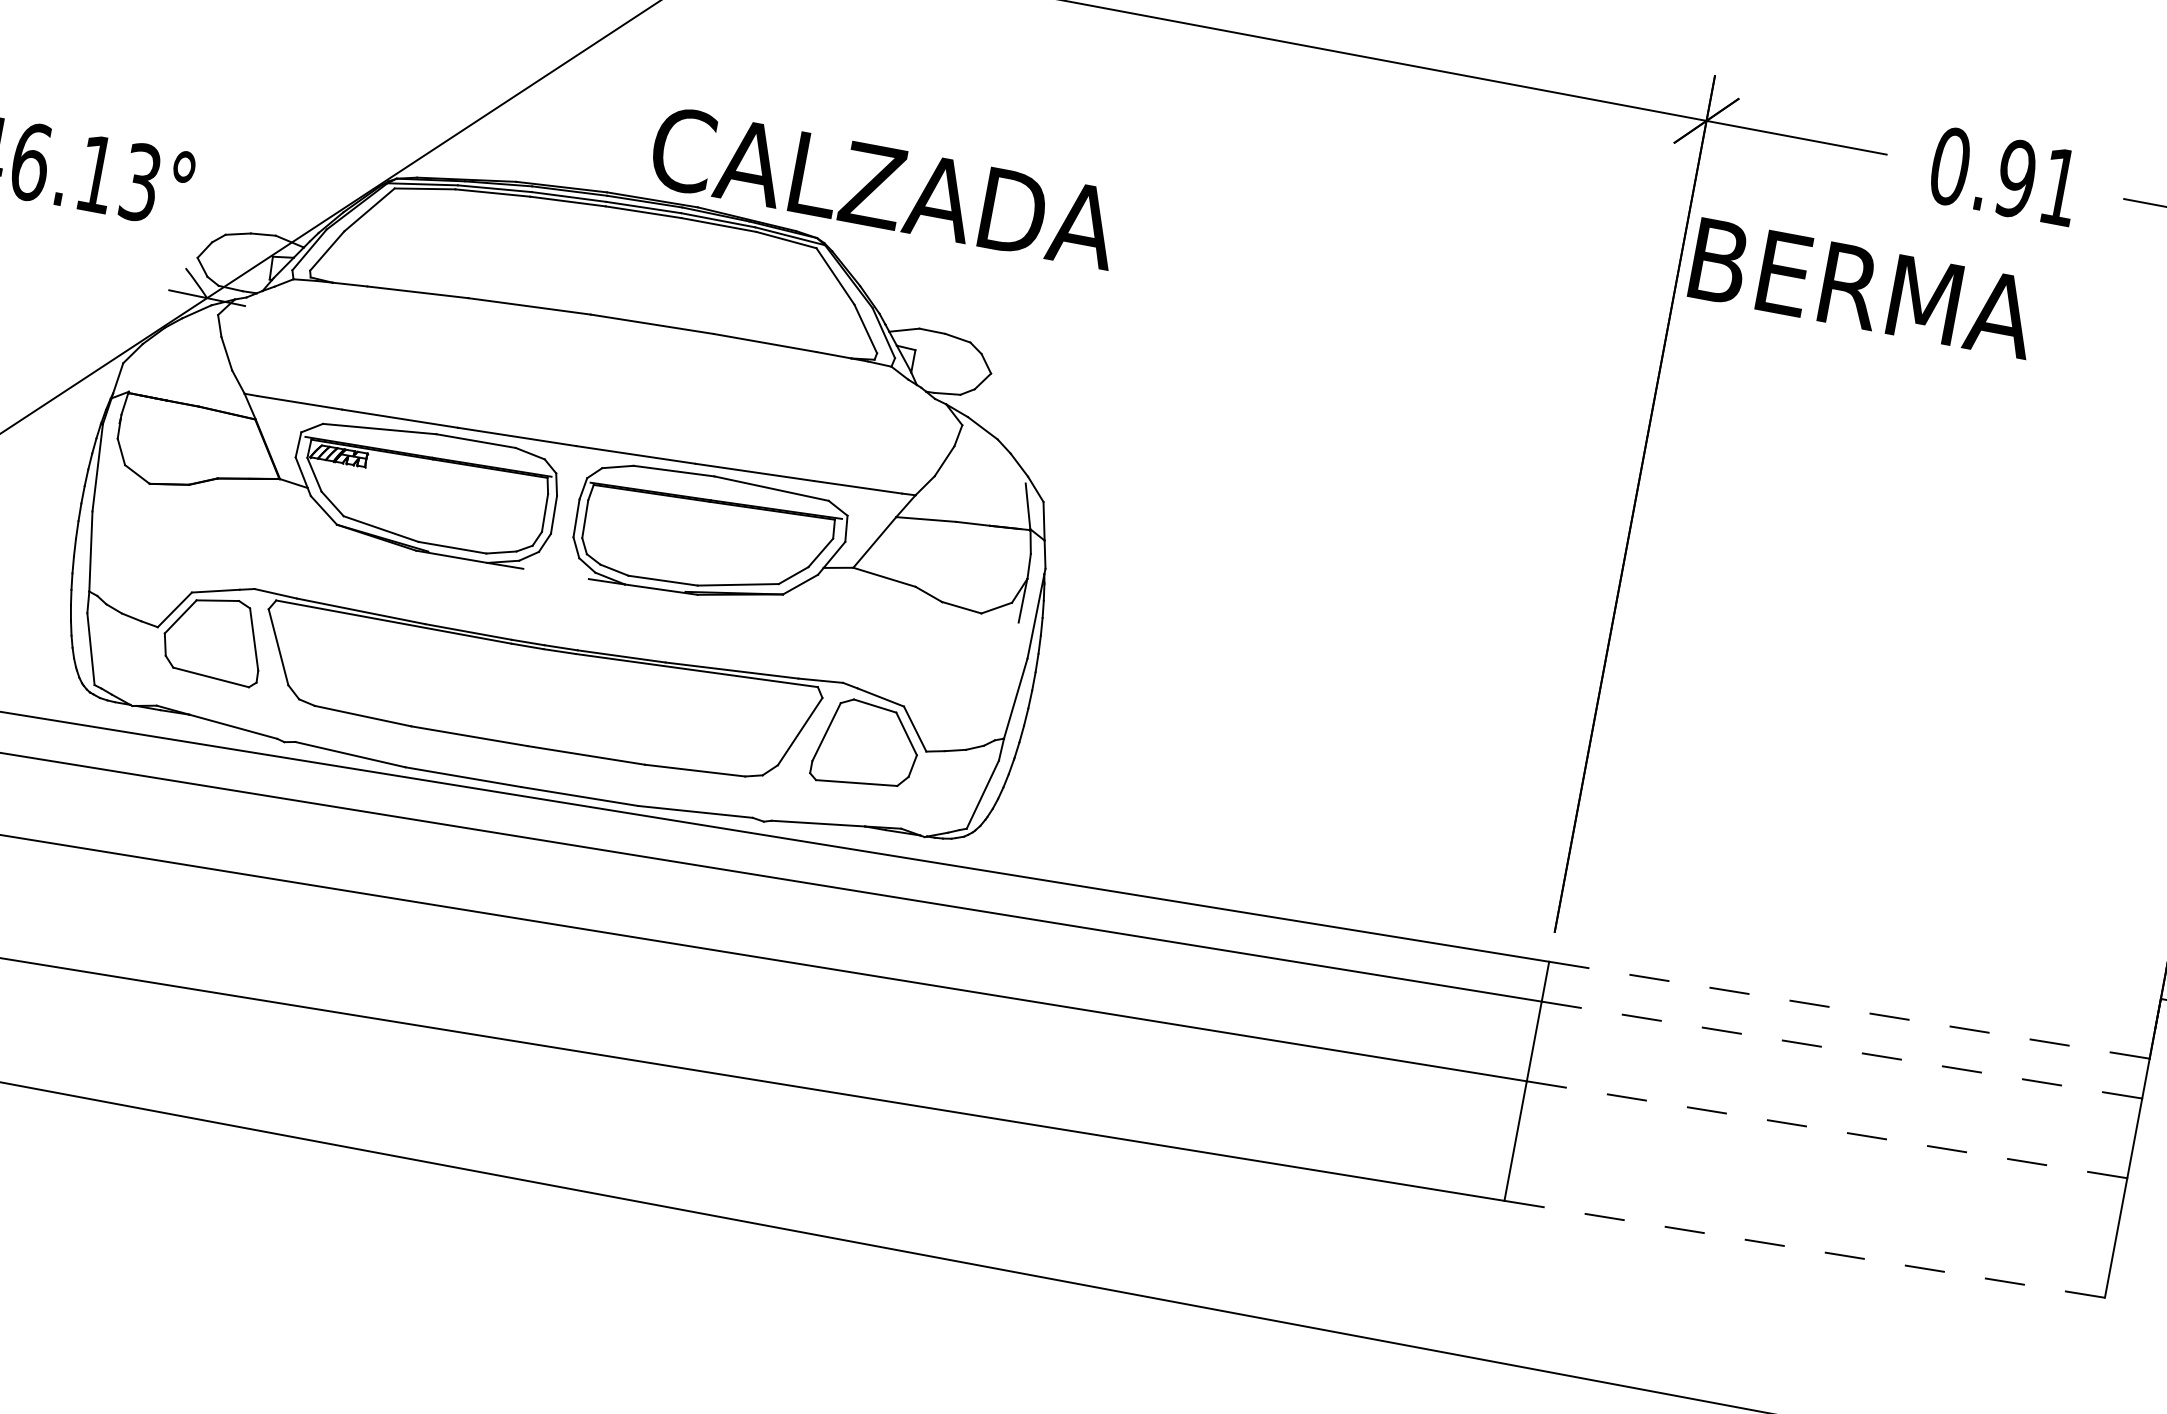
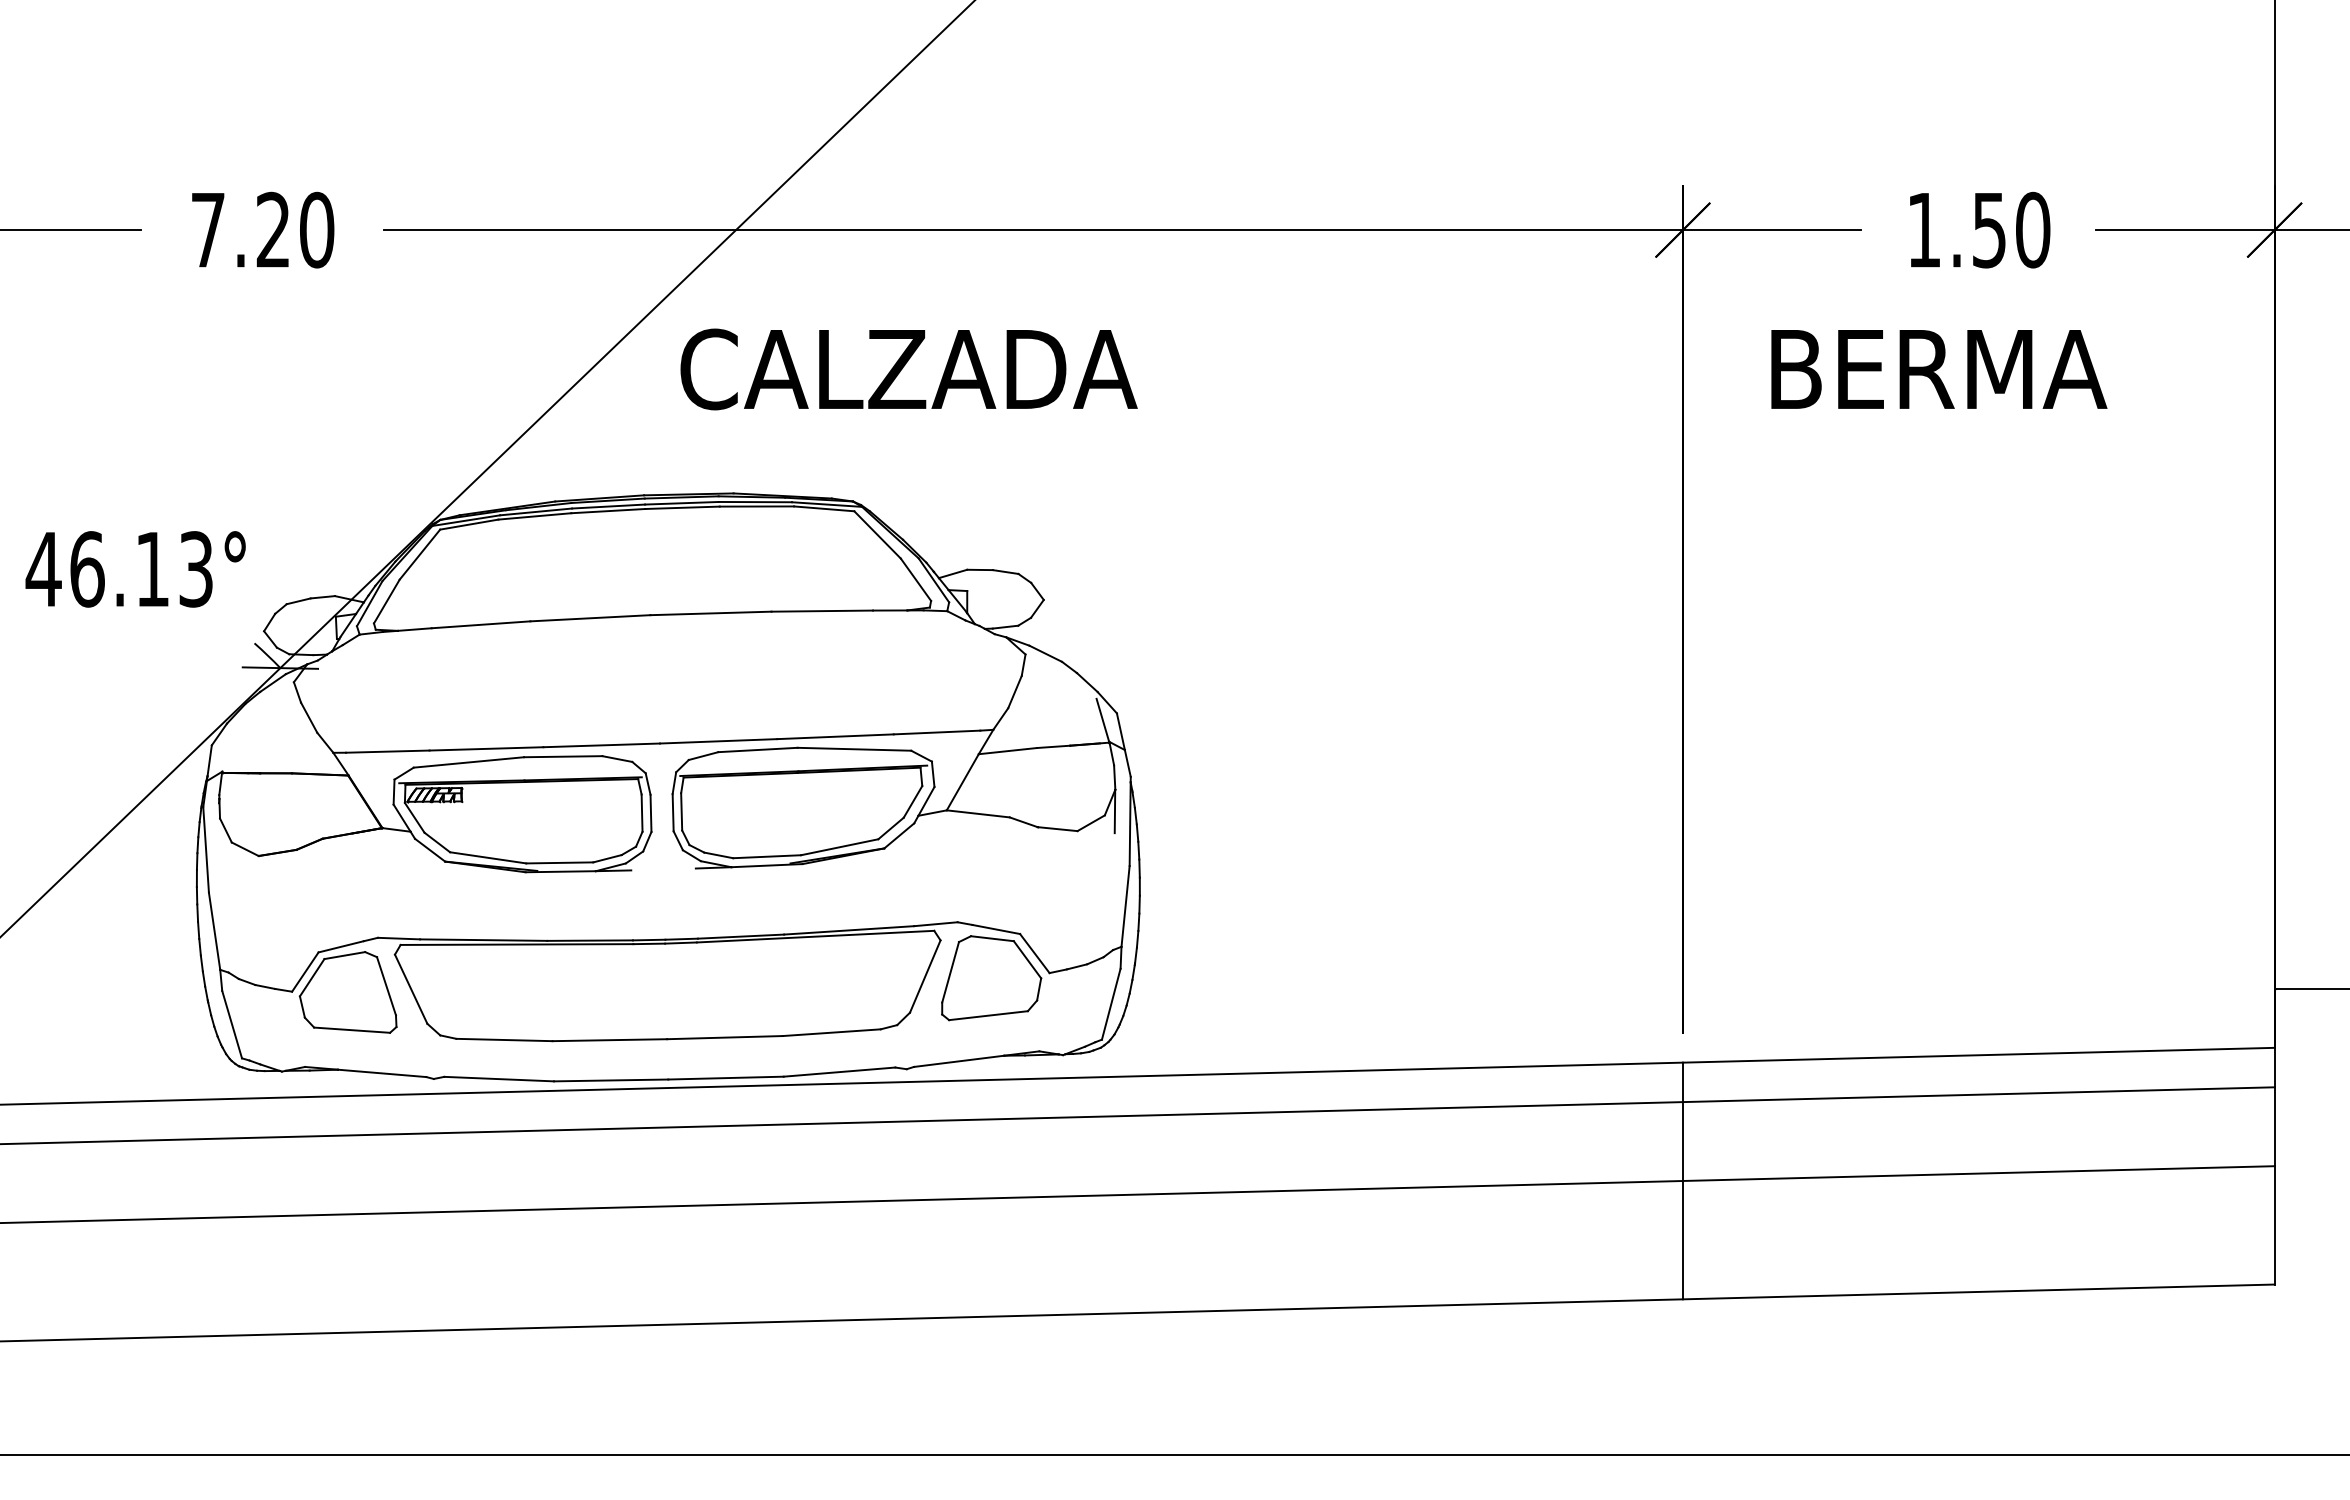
text: (2005, 176) -> (1978, 229), 0.91 -> 1.50
text: (884, 187) -> (908, 369), moved
text: (1863, 288) -> (1939, 369), moved
line: (1849, 1010) -> (1978, 1055), dashed -> solid
line: (1841, 1049) -> (1978, 1094), dashed -> solid
line: (1826, 1129) -> (1978, 1173), dashed -> solid
line: (1804, 1248) -> (1978, 1291), dashed -> solid

